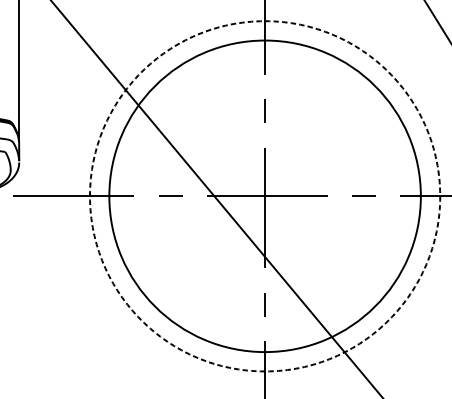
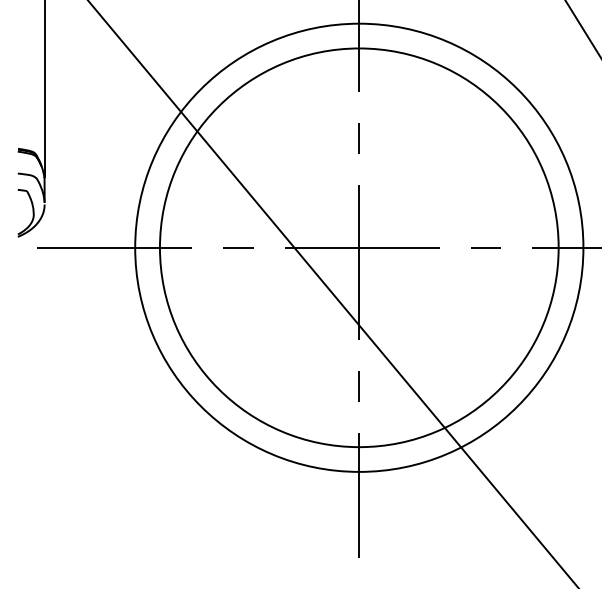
circle: (265, 196) -> (359, 247), dashed -> solid

